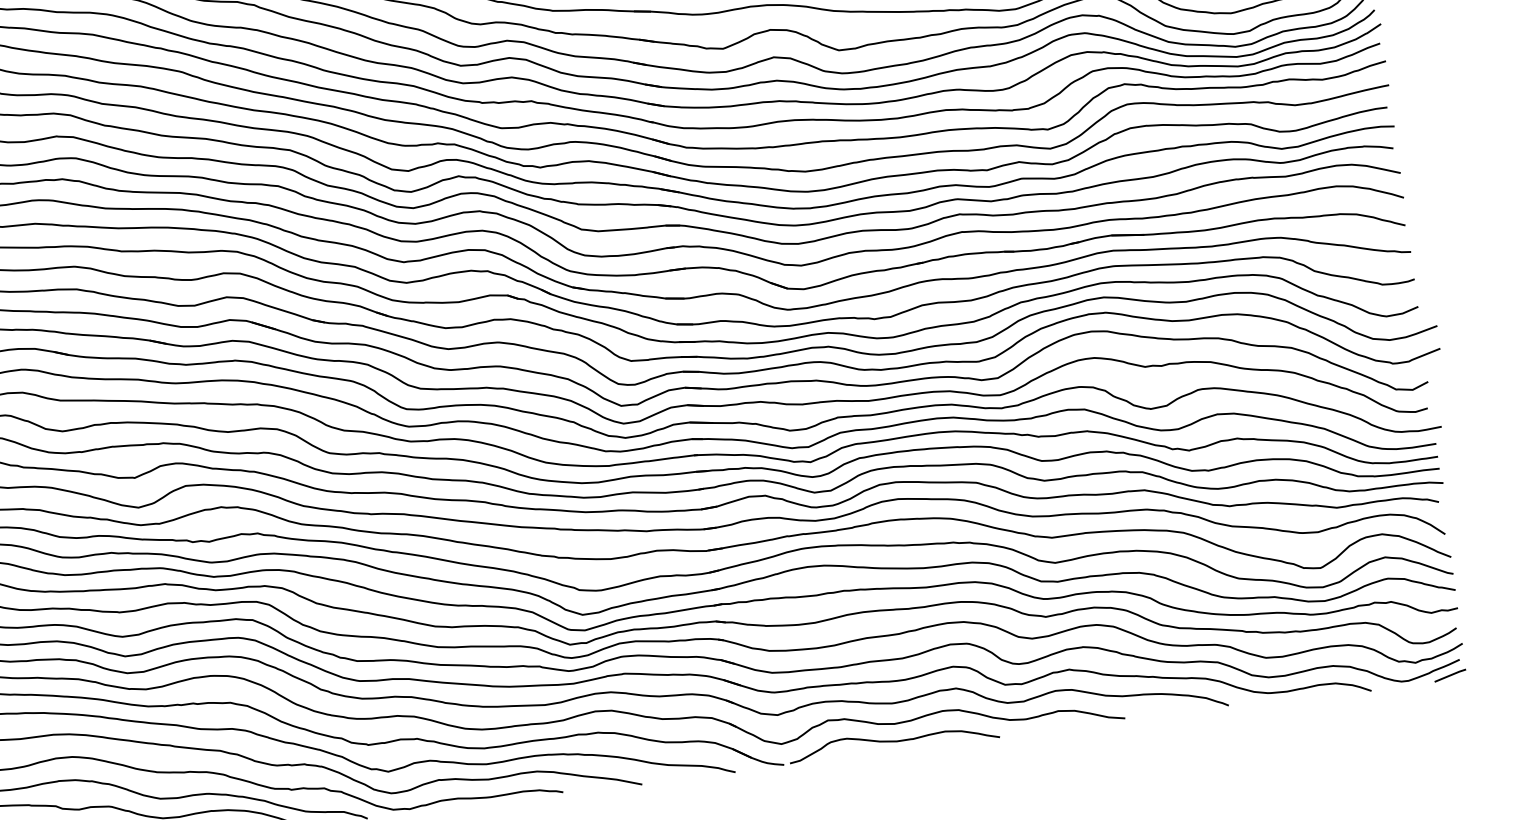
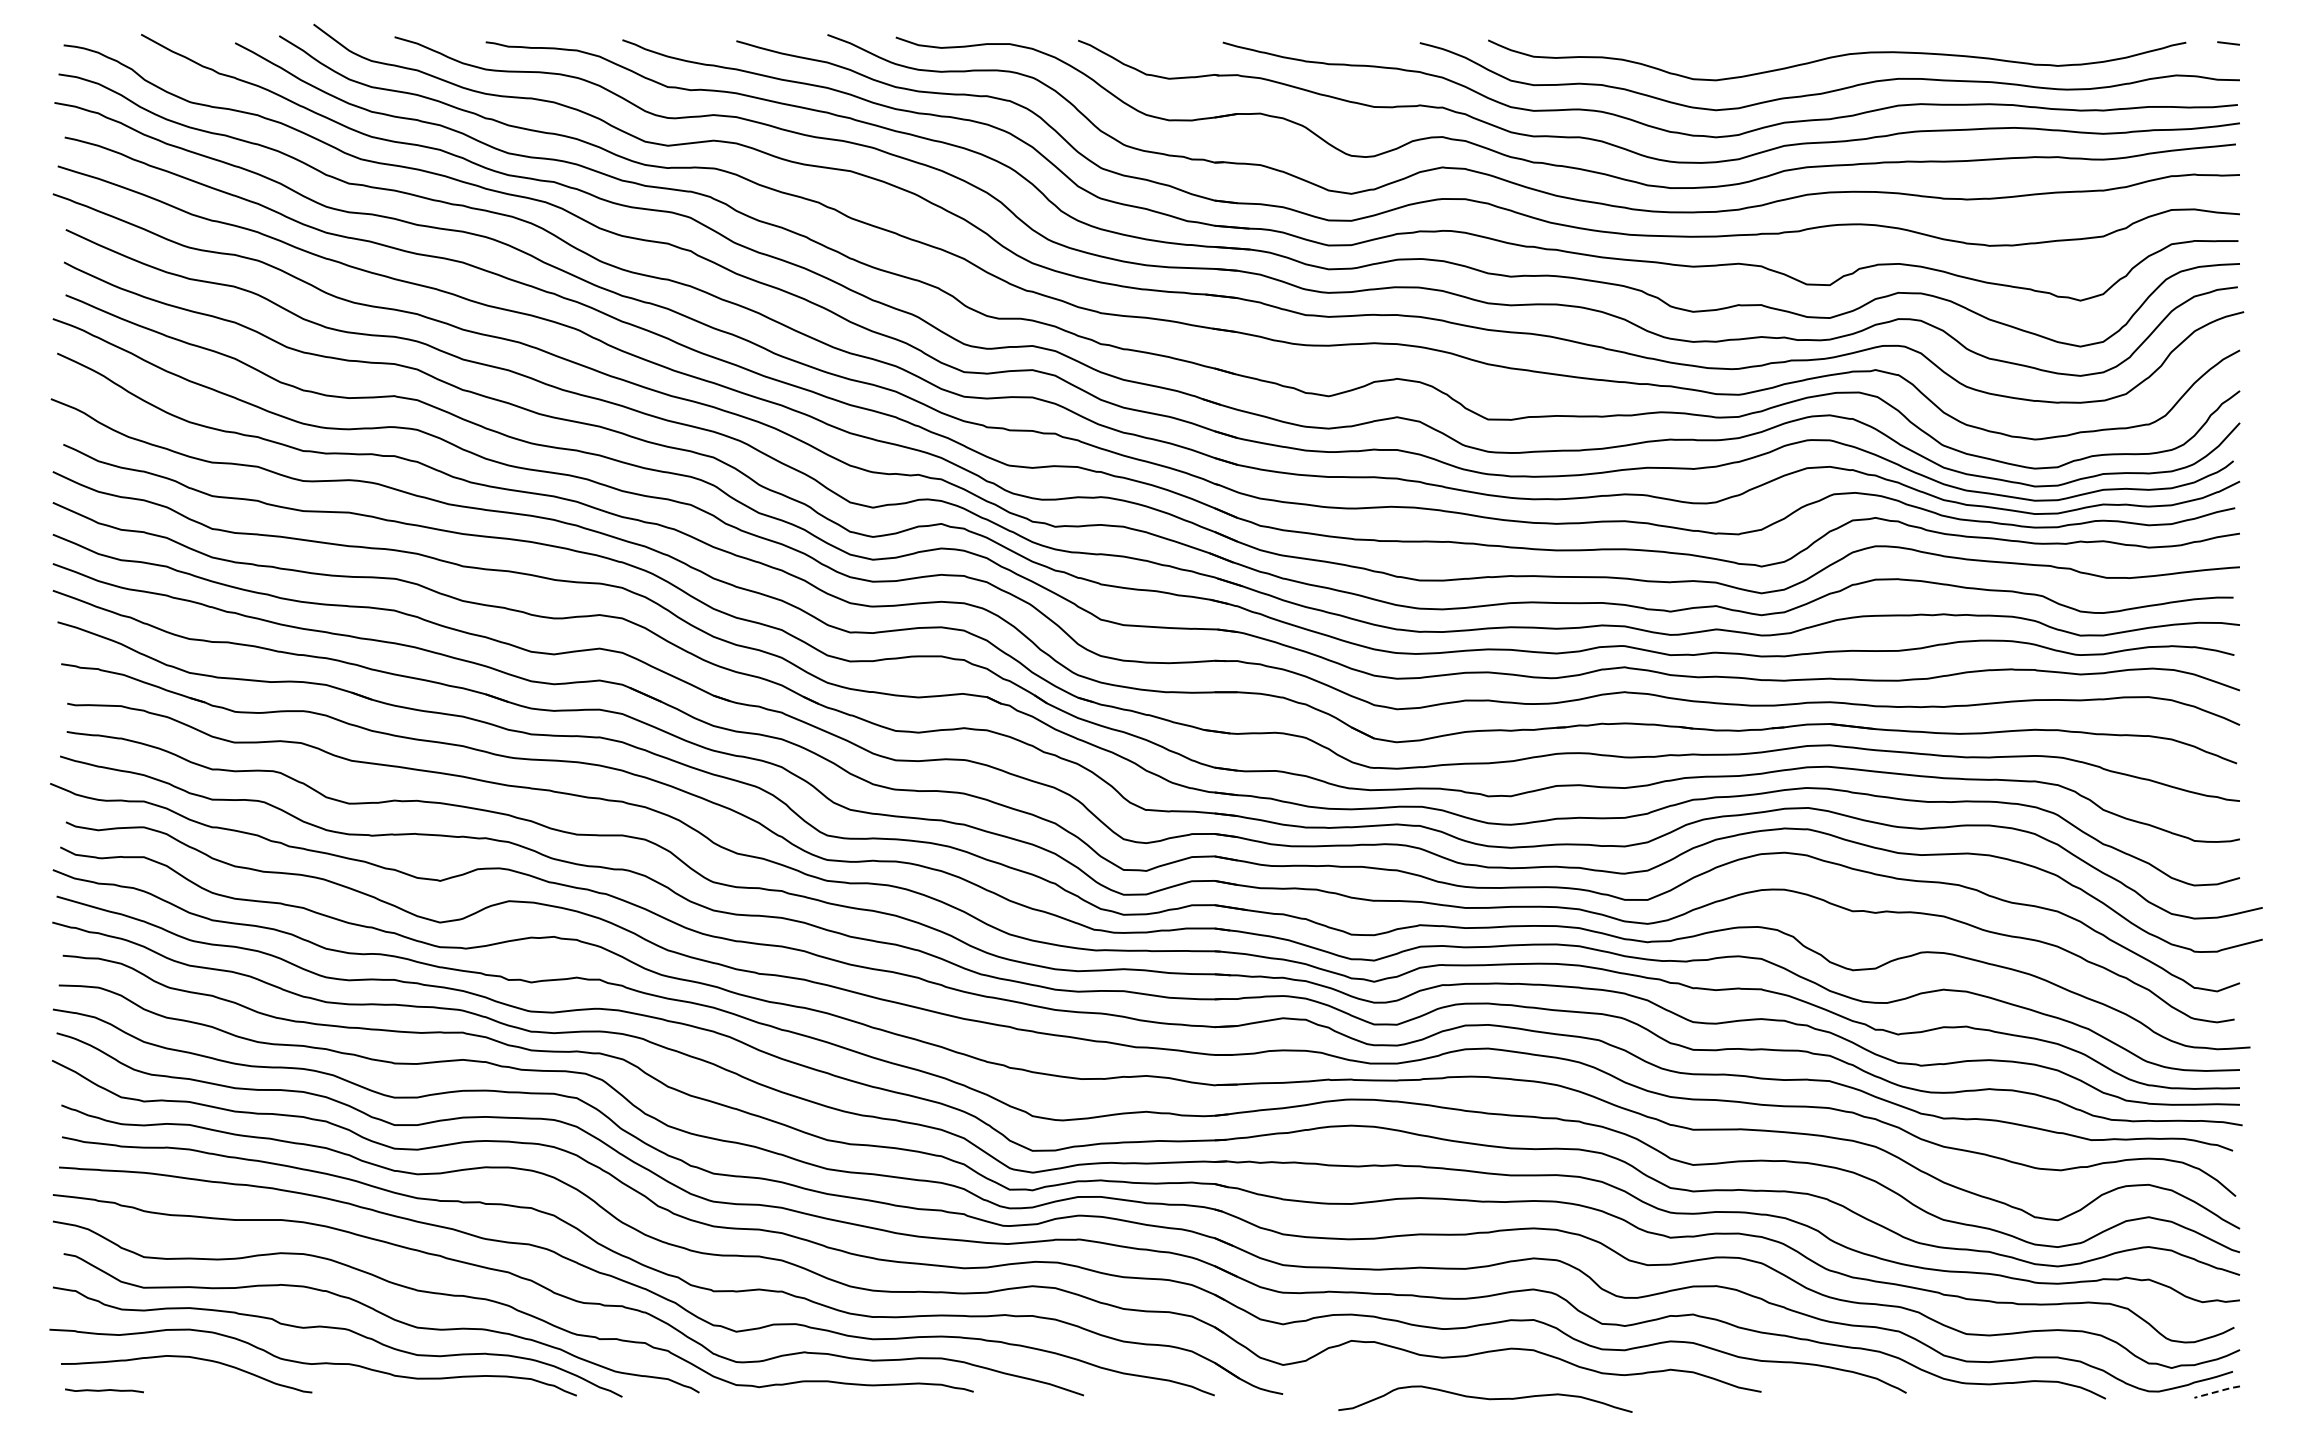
line: (1450, 675) -> (2217, 1391), solid -> dashed
curve: (893, 741) -> (1485, 1398), moved

